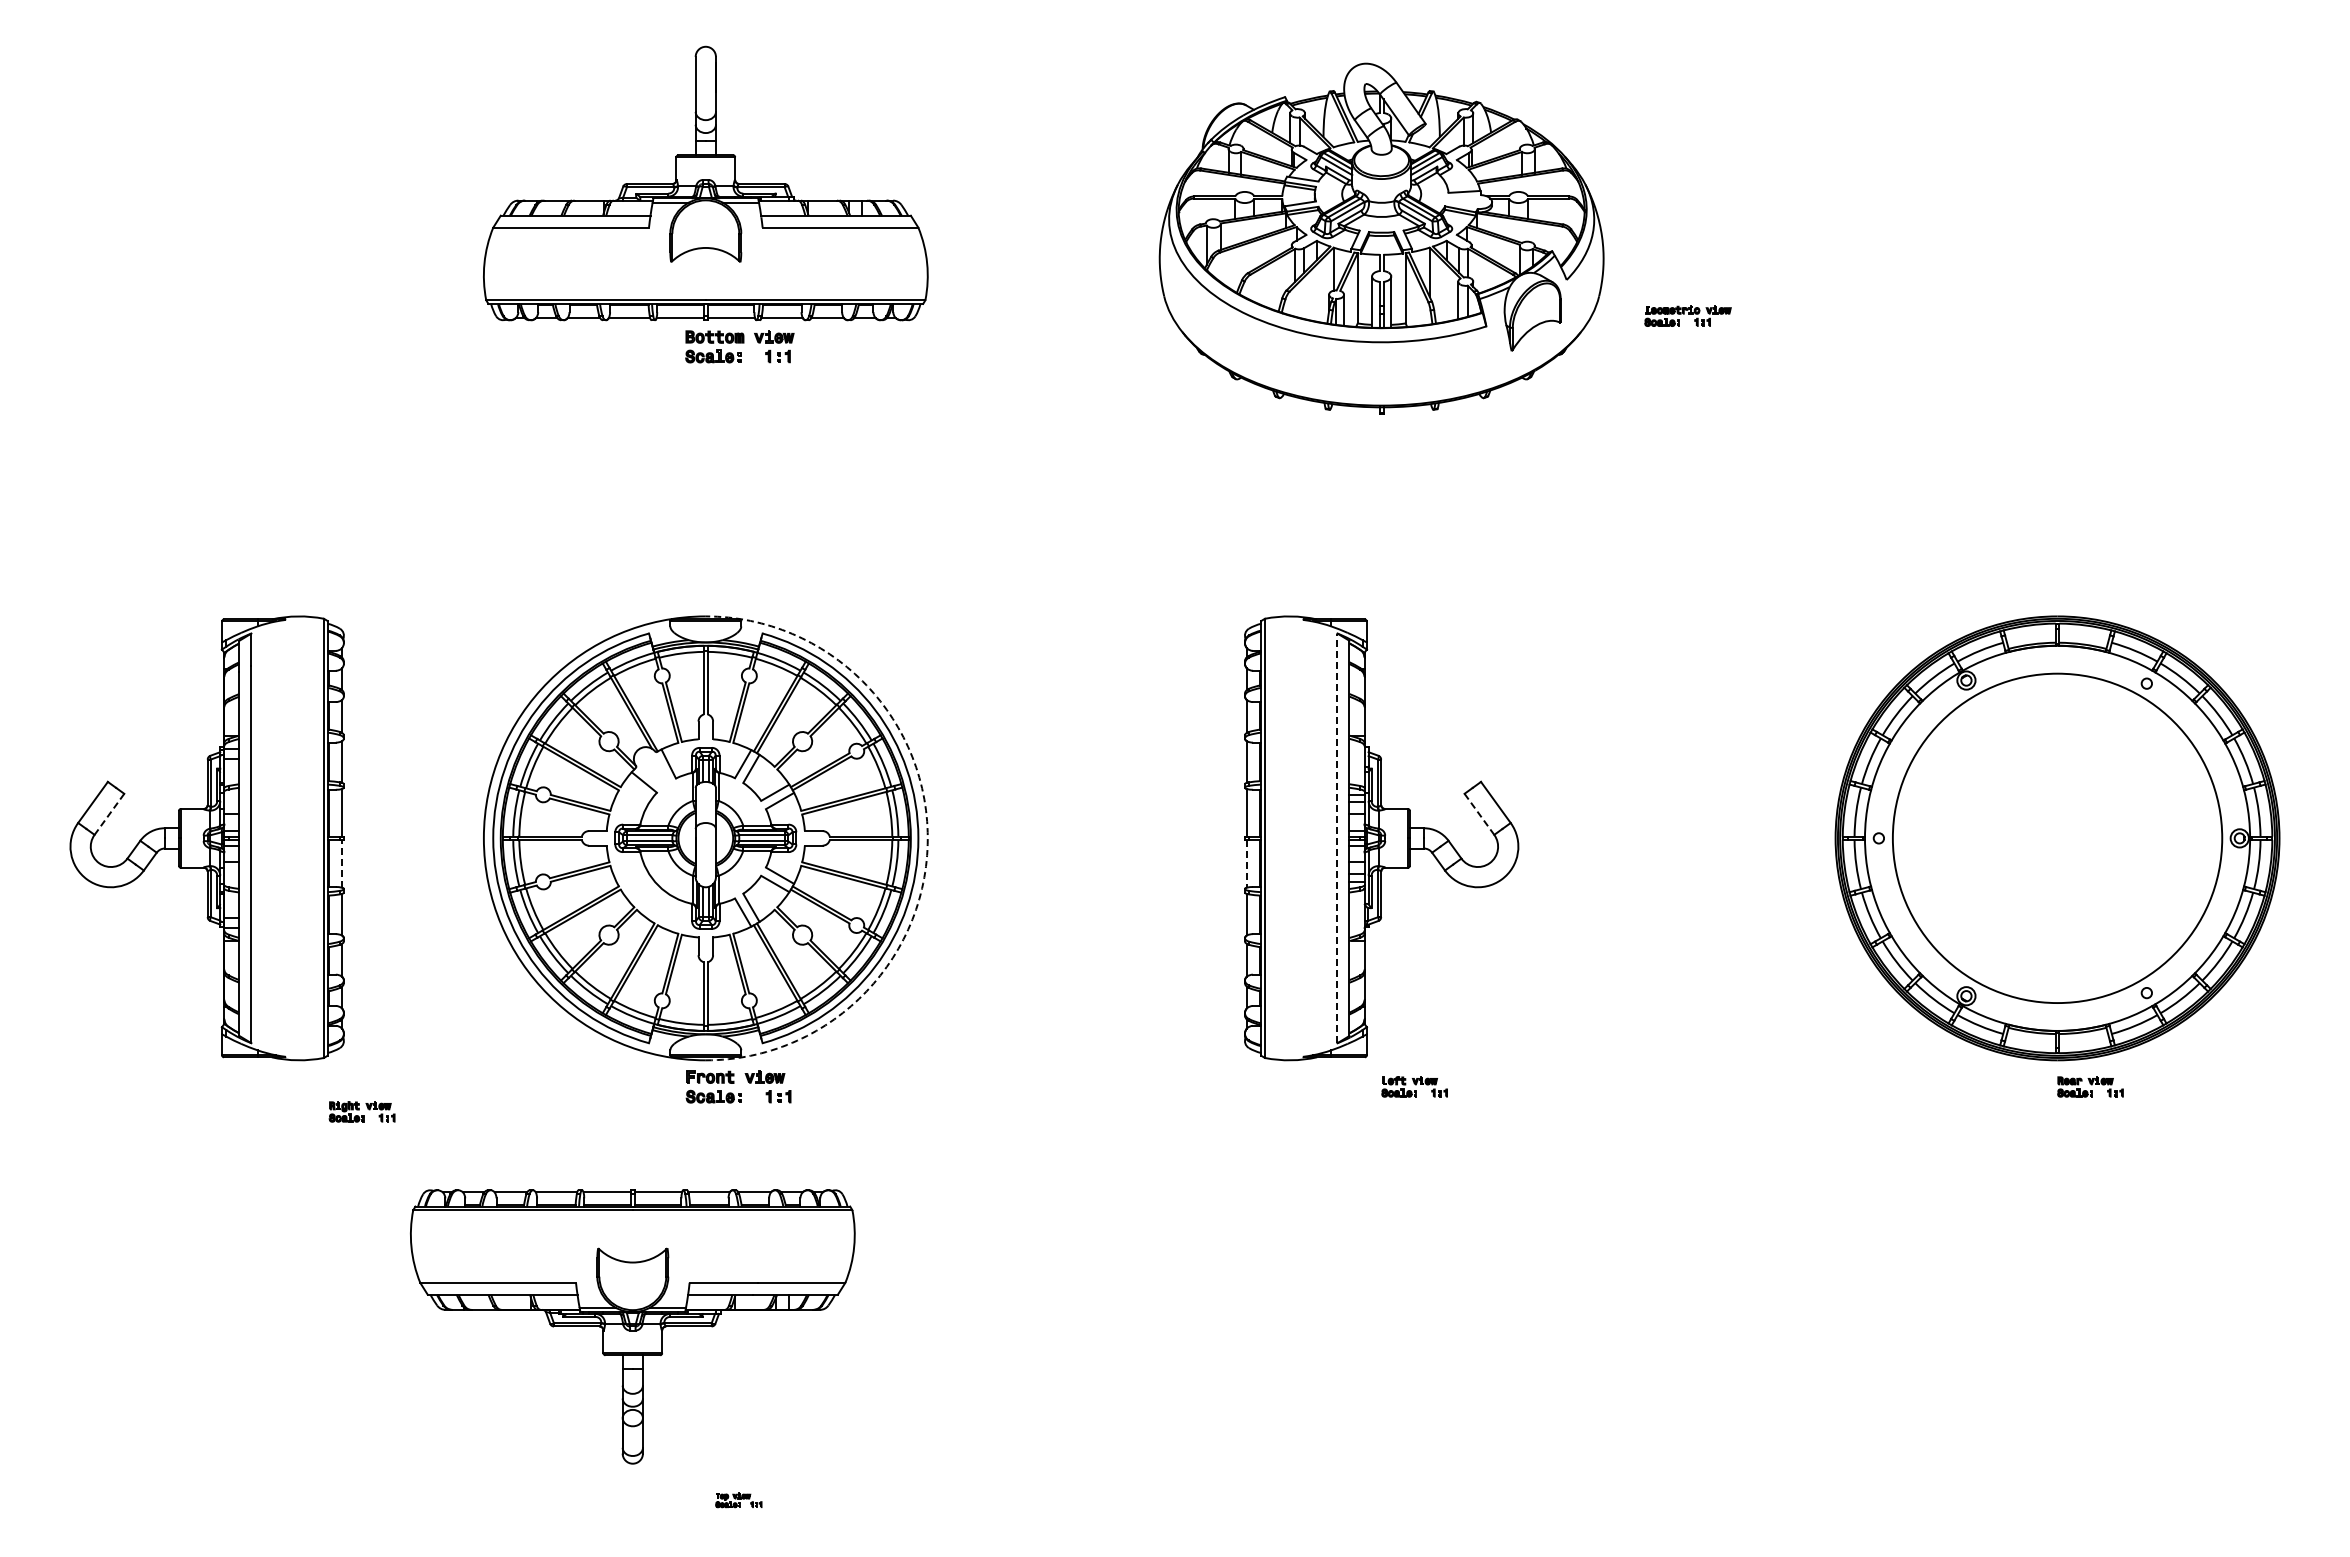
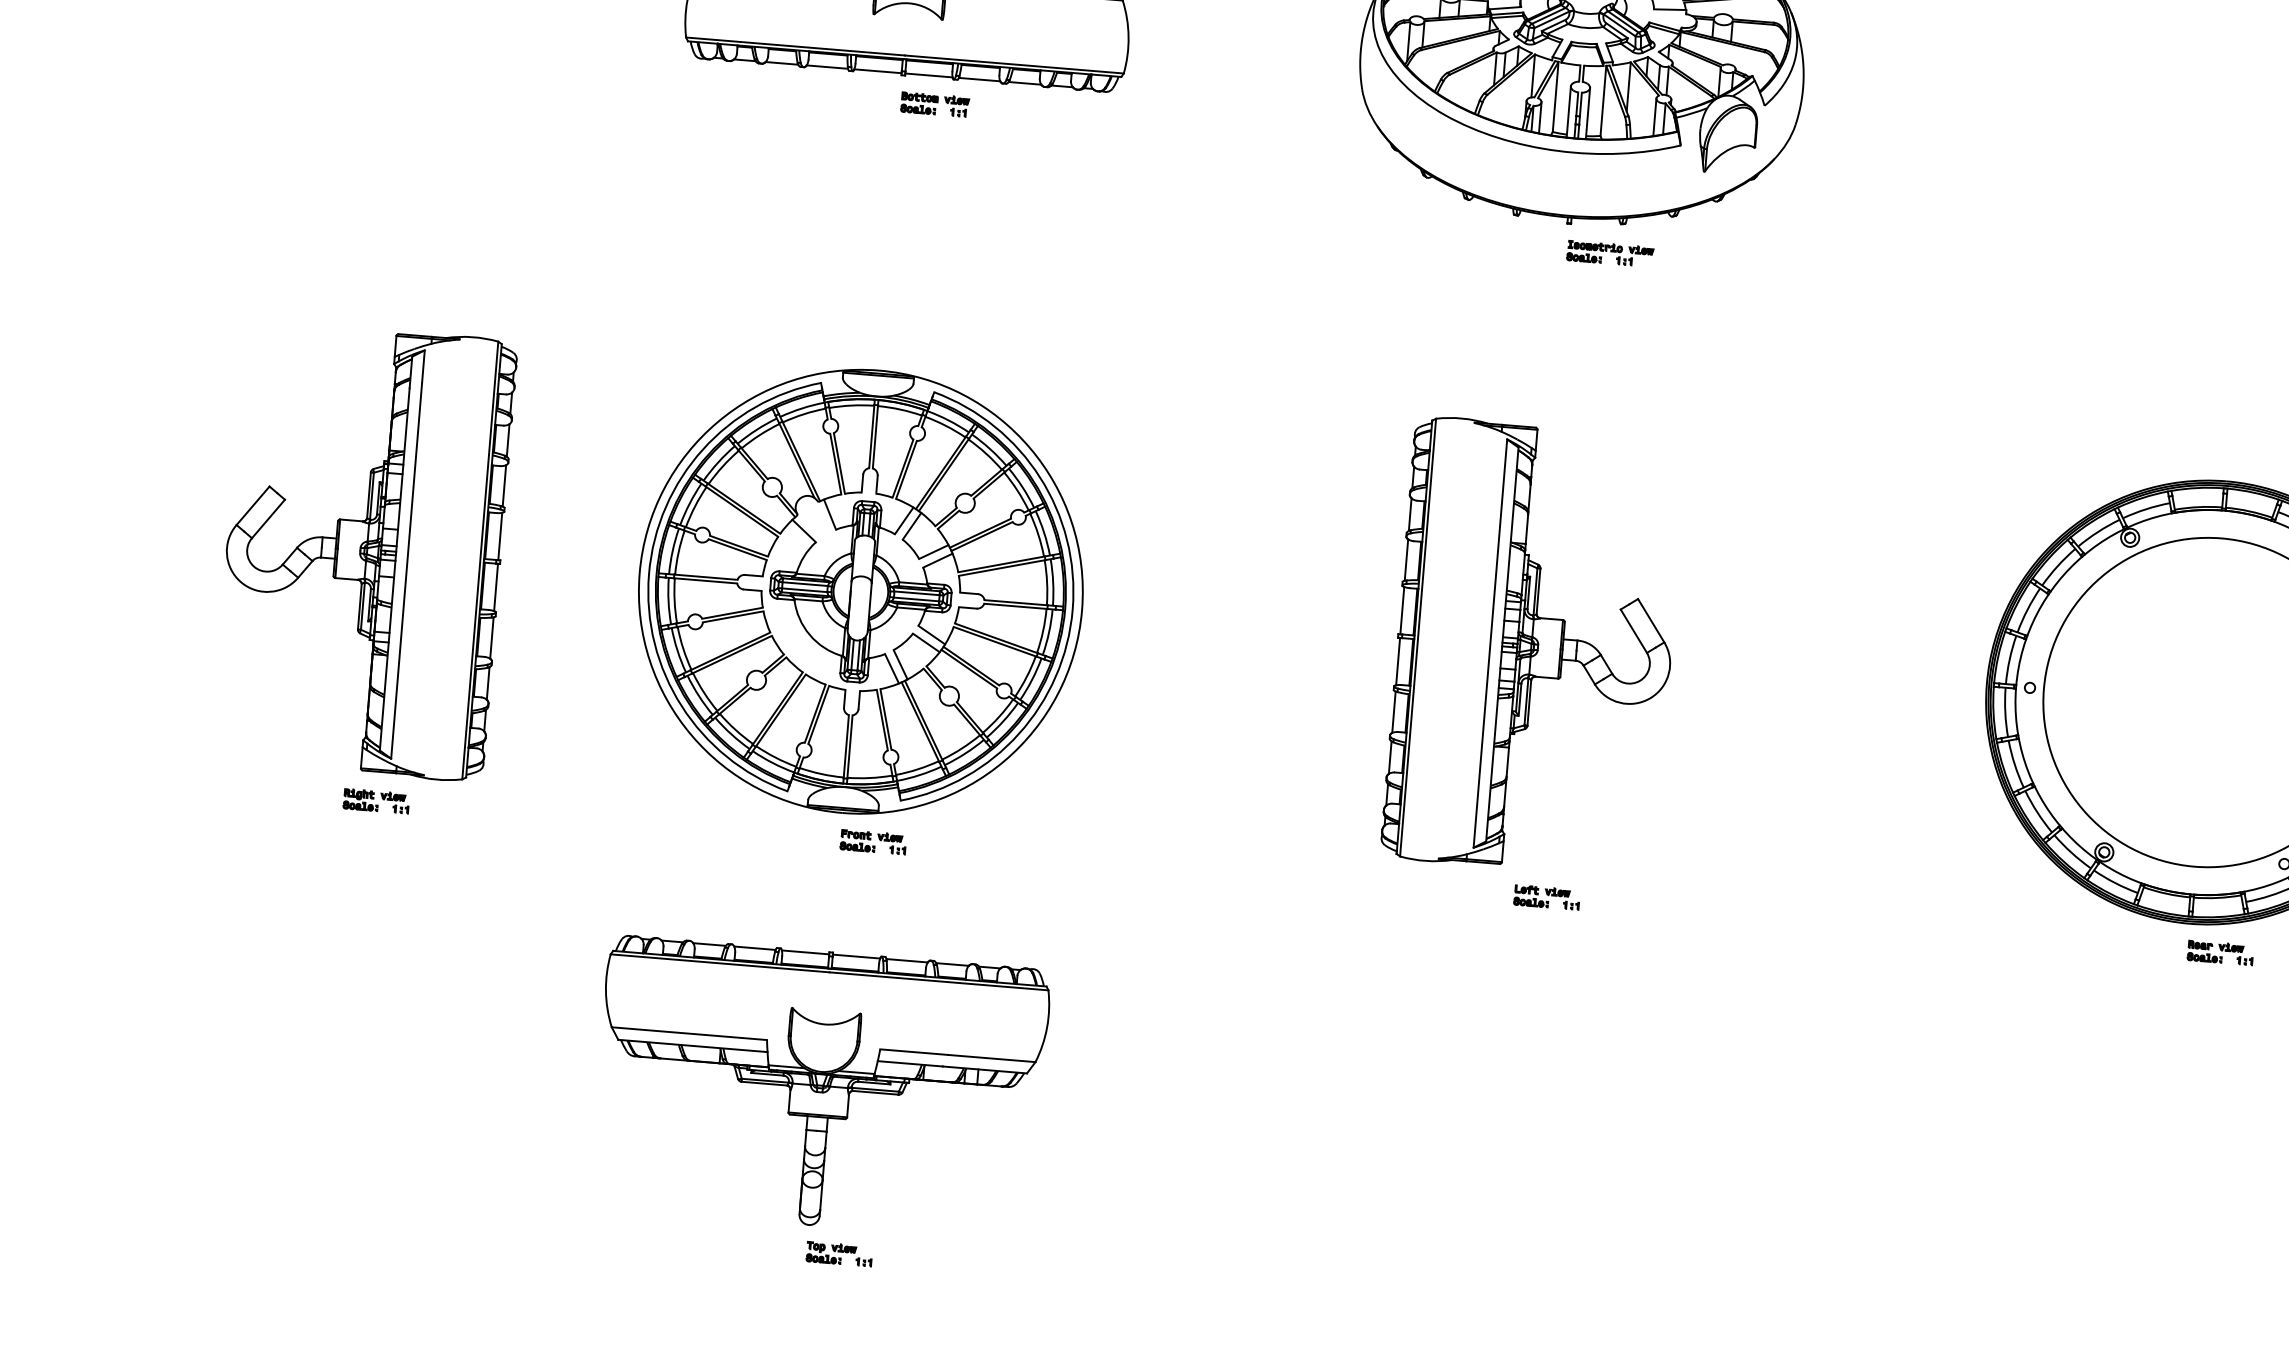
part: (1687, 315) -> (1609, 253), moved
part: (739, 346) -> (934, 104), size x0.62
line: (109, 814) -> (268, 519), dashed -> solid
line: (1479, 814) -> (1633, 631), dashed -> solid
arc: (927, 838) -> (1081, 610), dashed -> solid
line: (1337, 838) -> (1490, 643), dashed -> solid
line: (341, 863) -> (495, 586), dashed -> solid
line: (1246, 863) -> (1397, 661), dashed -> solid
part: (738, 1086) -> (873, 841), size x0.62
part: (361, 1111) -> (375, 800), moved
part: (632, 1326) -> (819, 1088), moved
part: (738, 1500) -> (839, 1254), size x1.43

